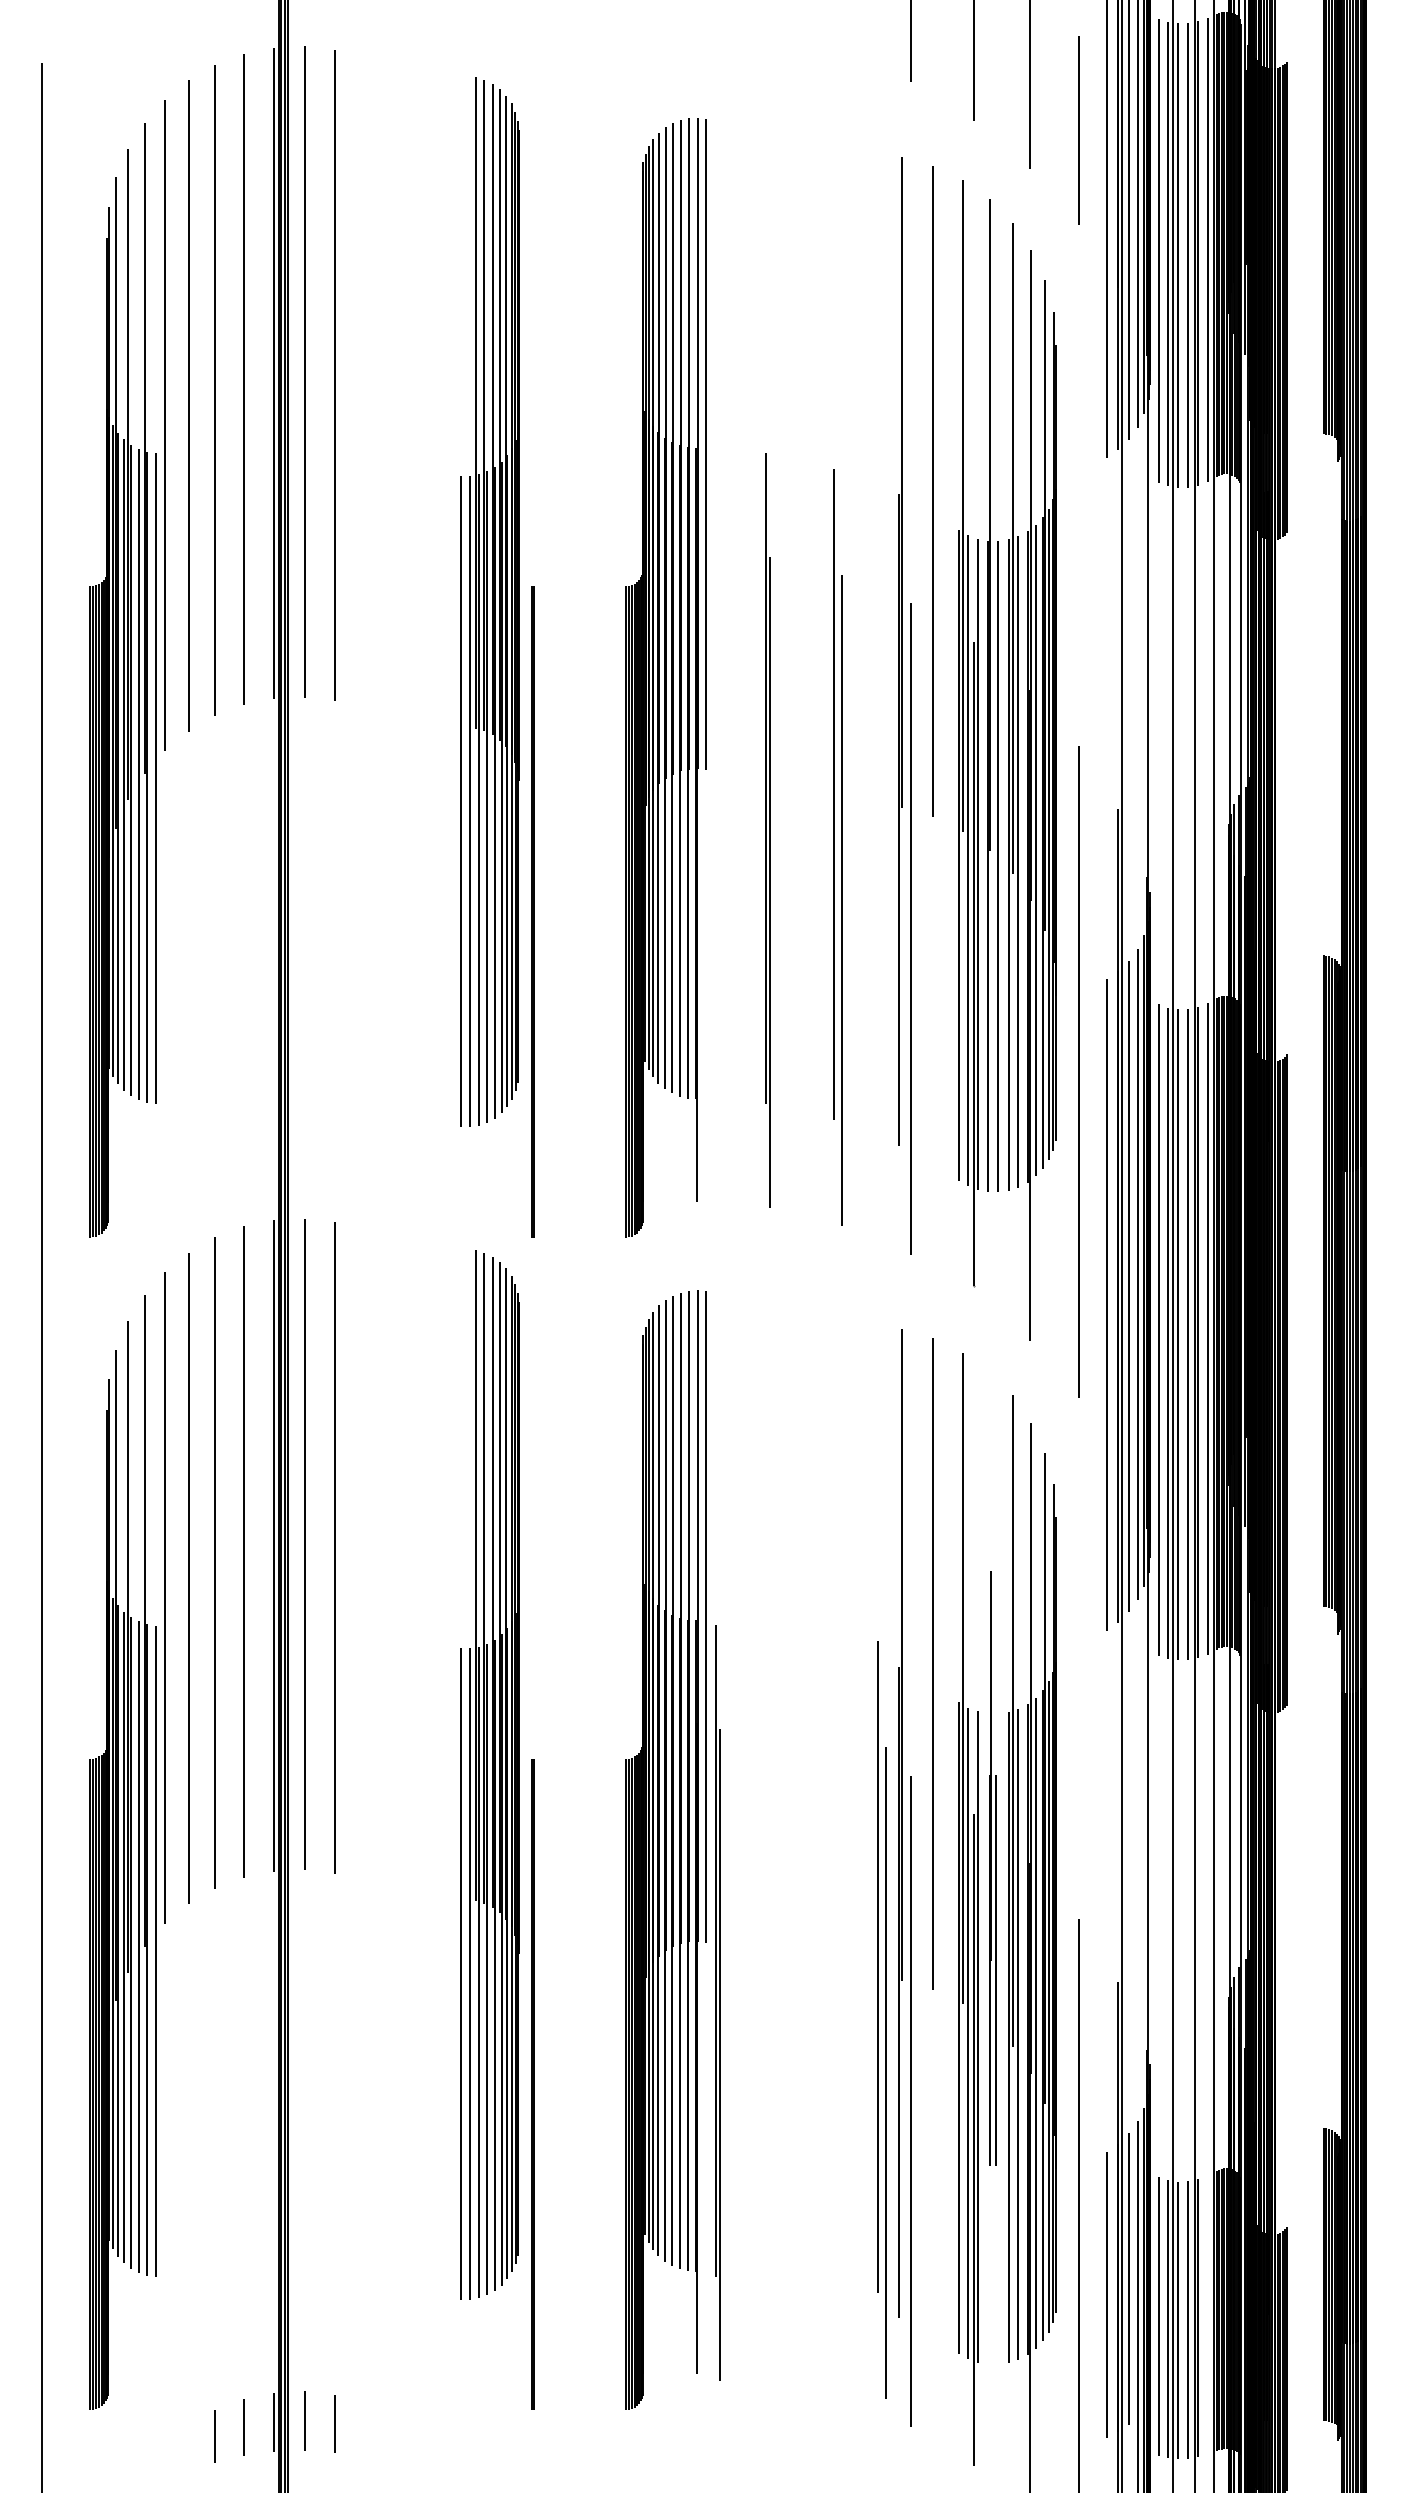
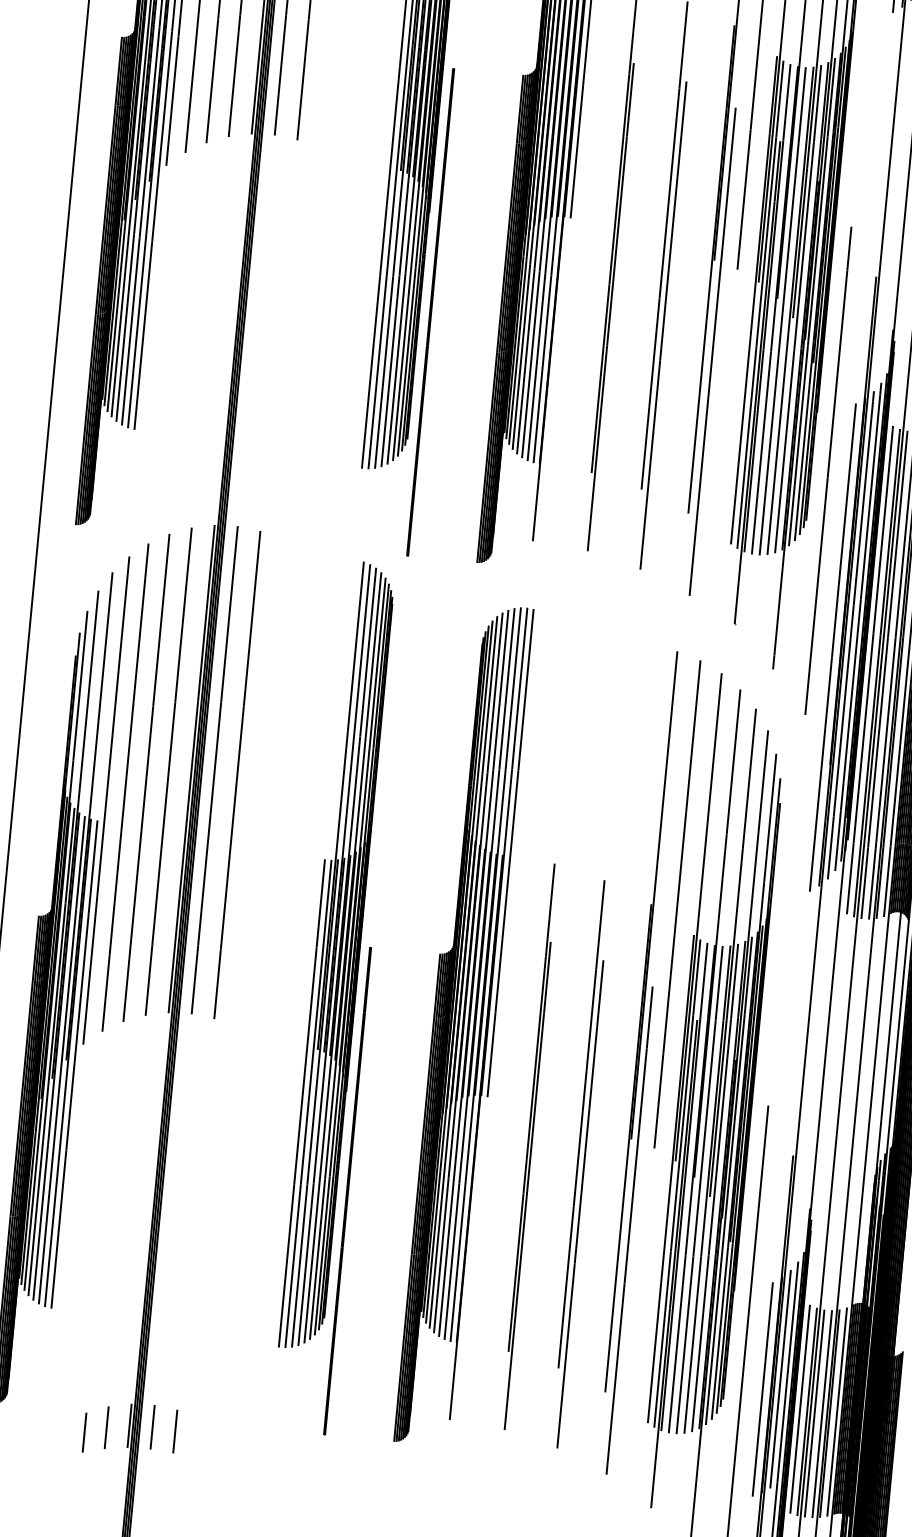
part: (992, 1868) -> (707, 1061), size x1.67
part: (717, 2002) -> (529, 1146), moved
part: (881, 2019) -> (580, 1164), moved
line: (1207, 2314) -> (836, 1411), added

